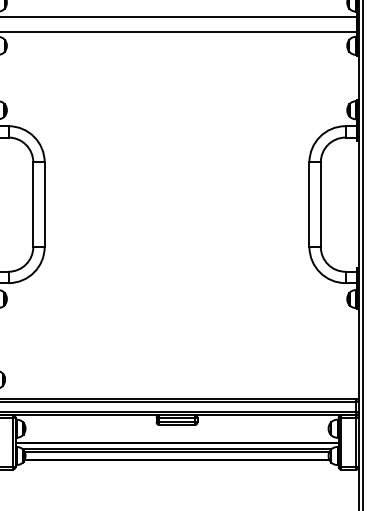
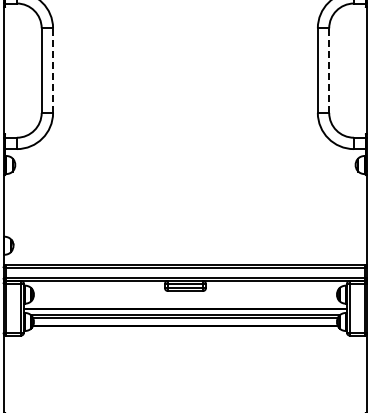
line: (44, 204) -> (52, 70), solid -> dashed
line: (320, 204) -> (328, 70), solid -> dashed

